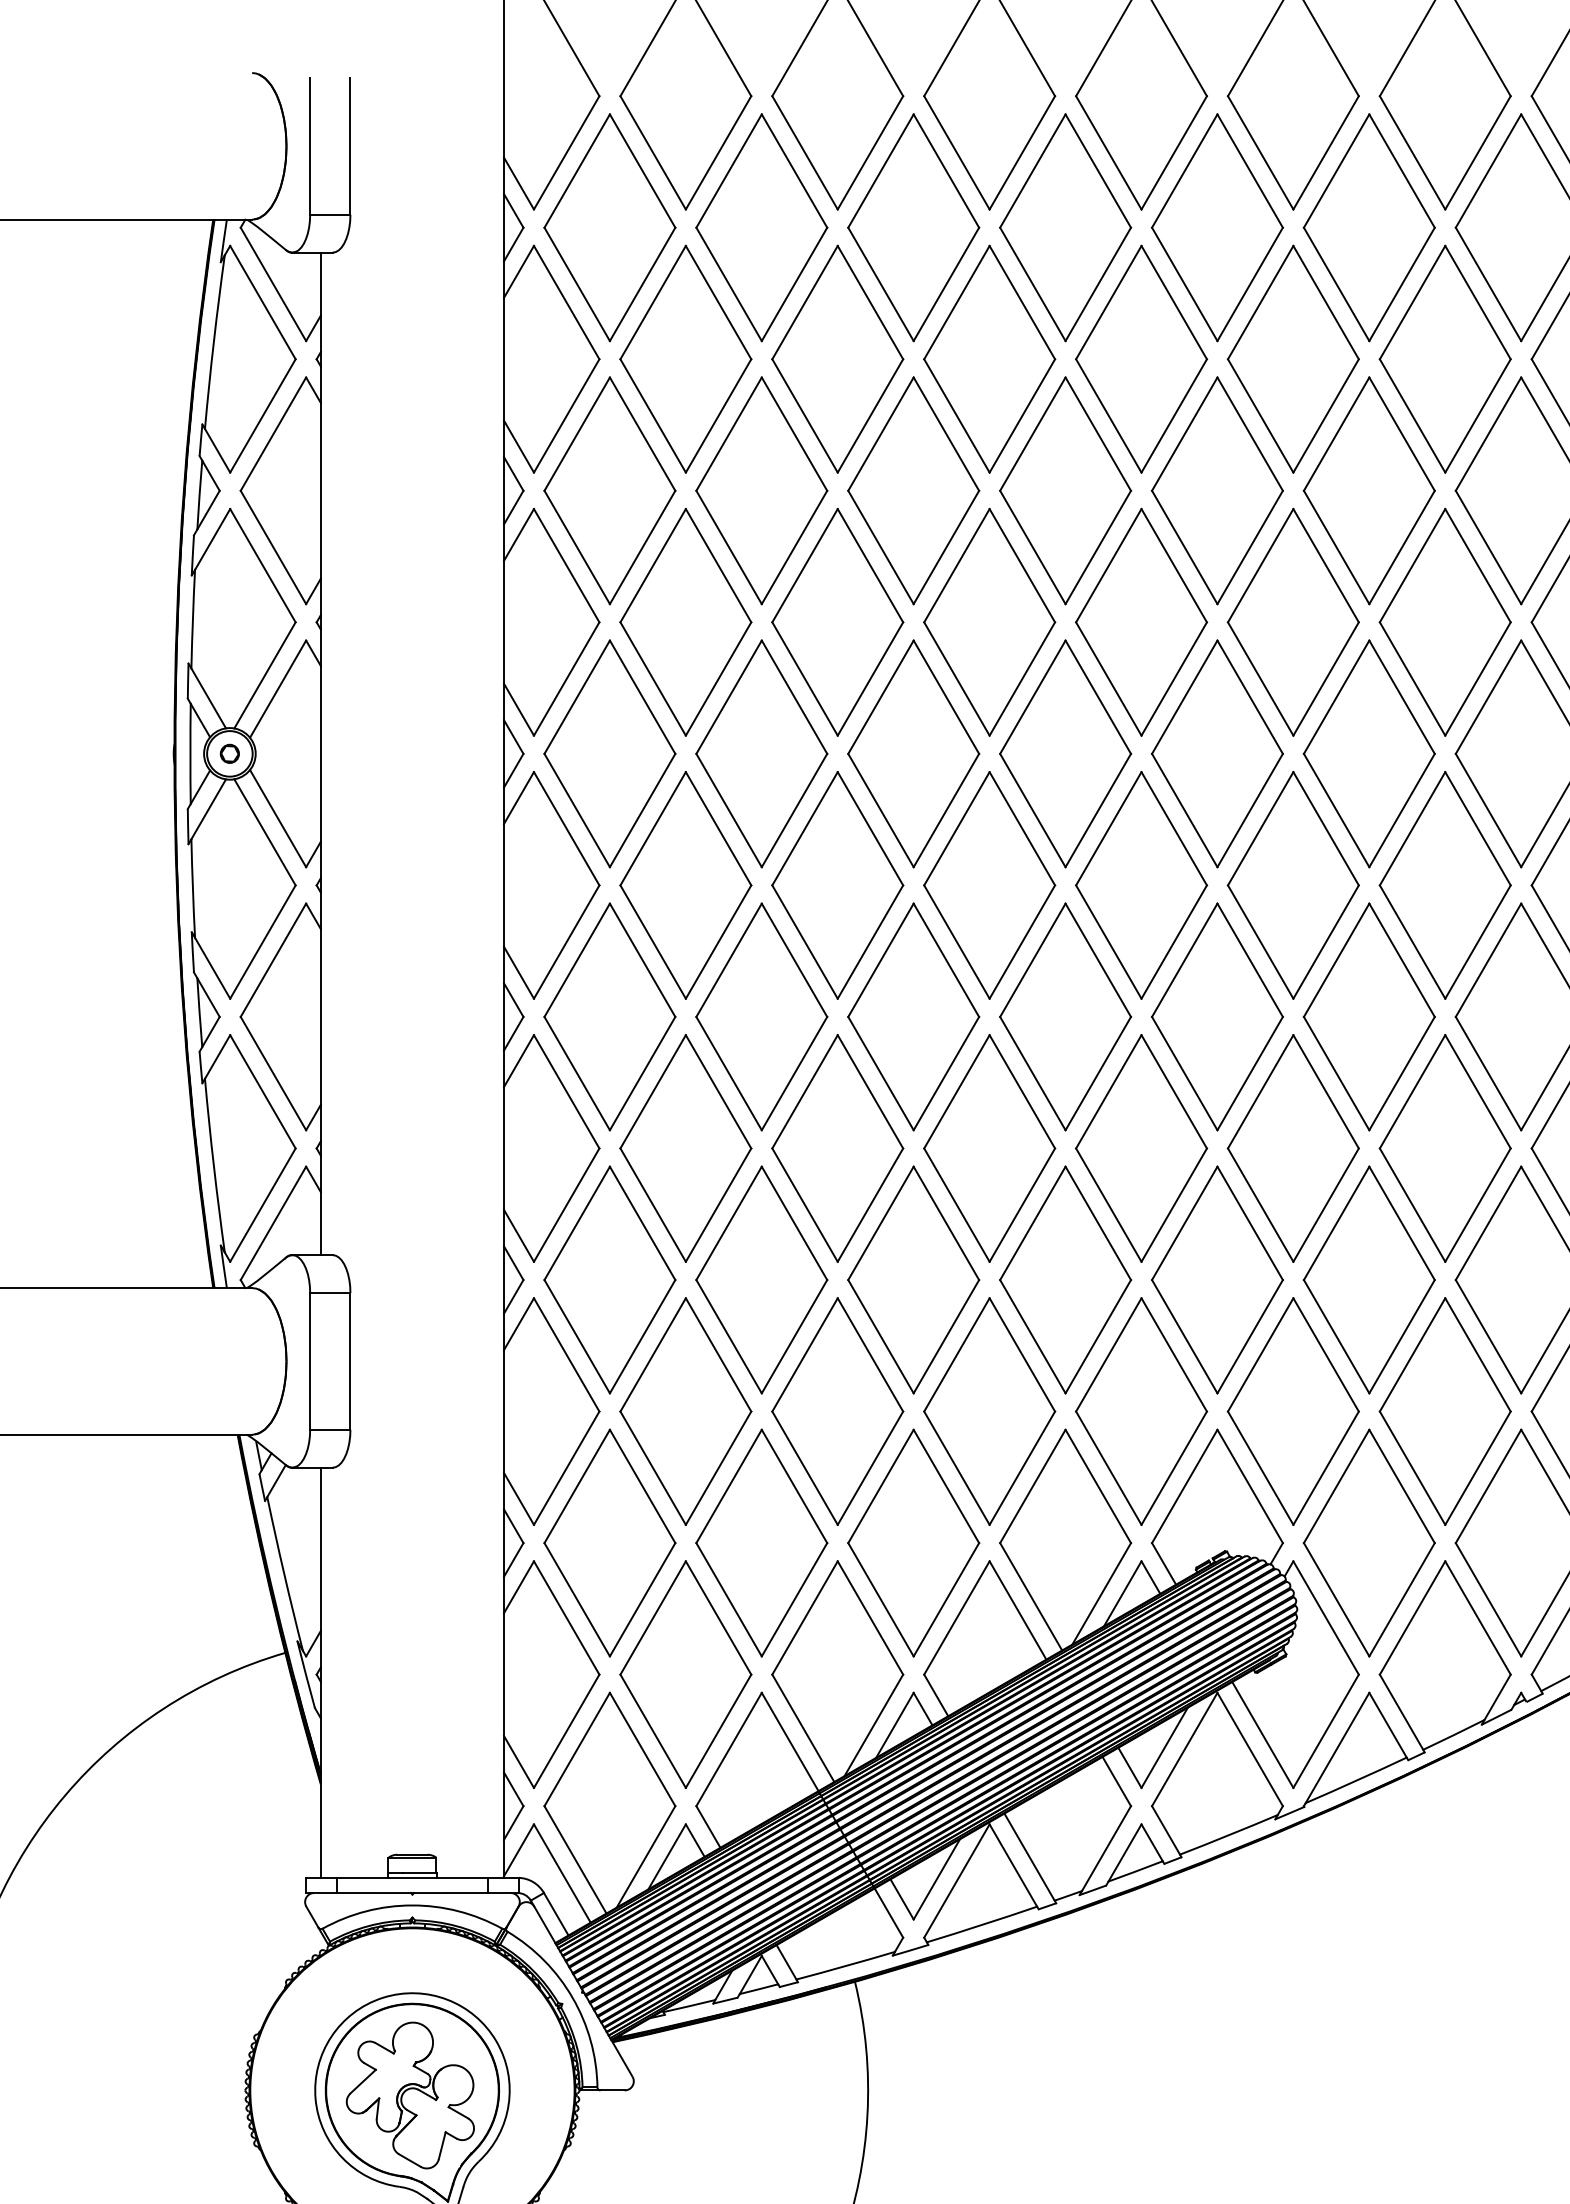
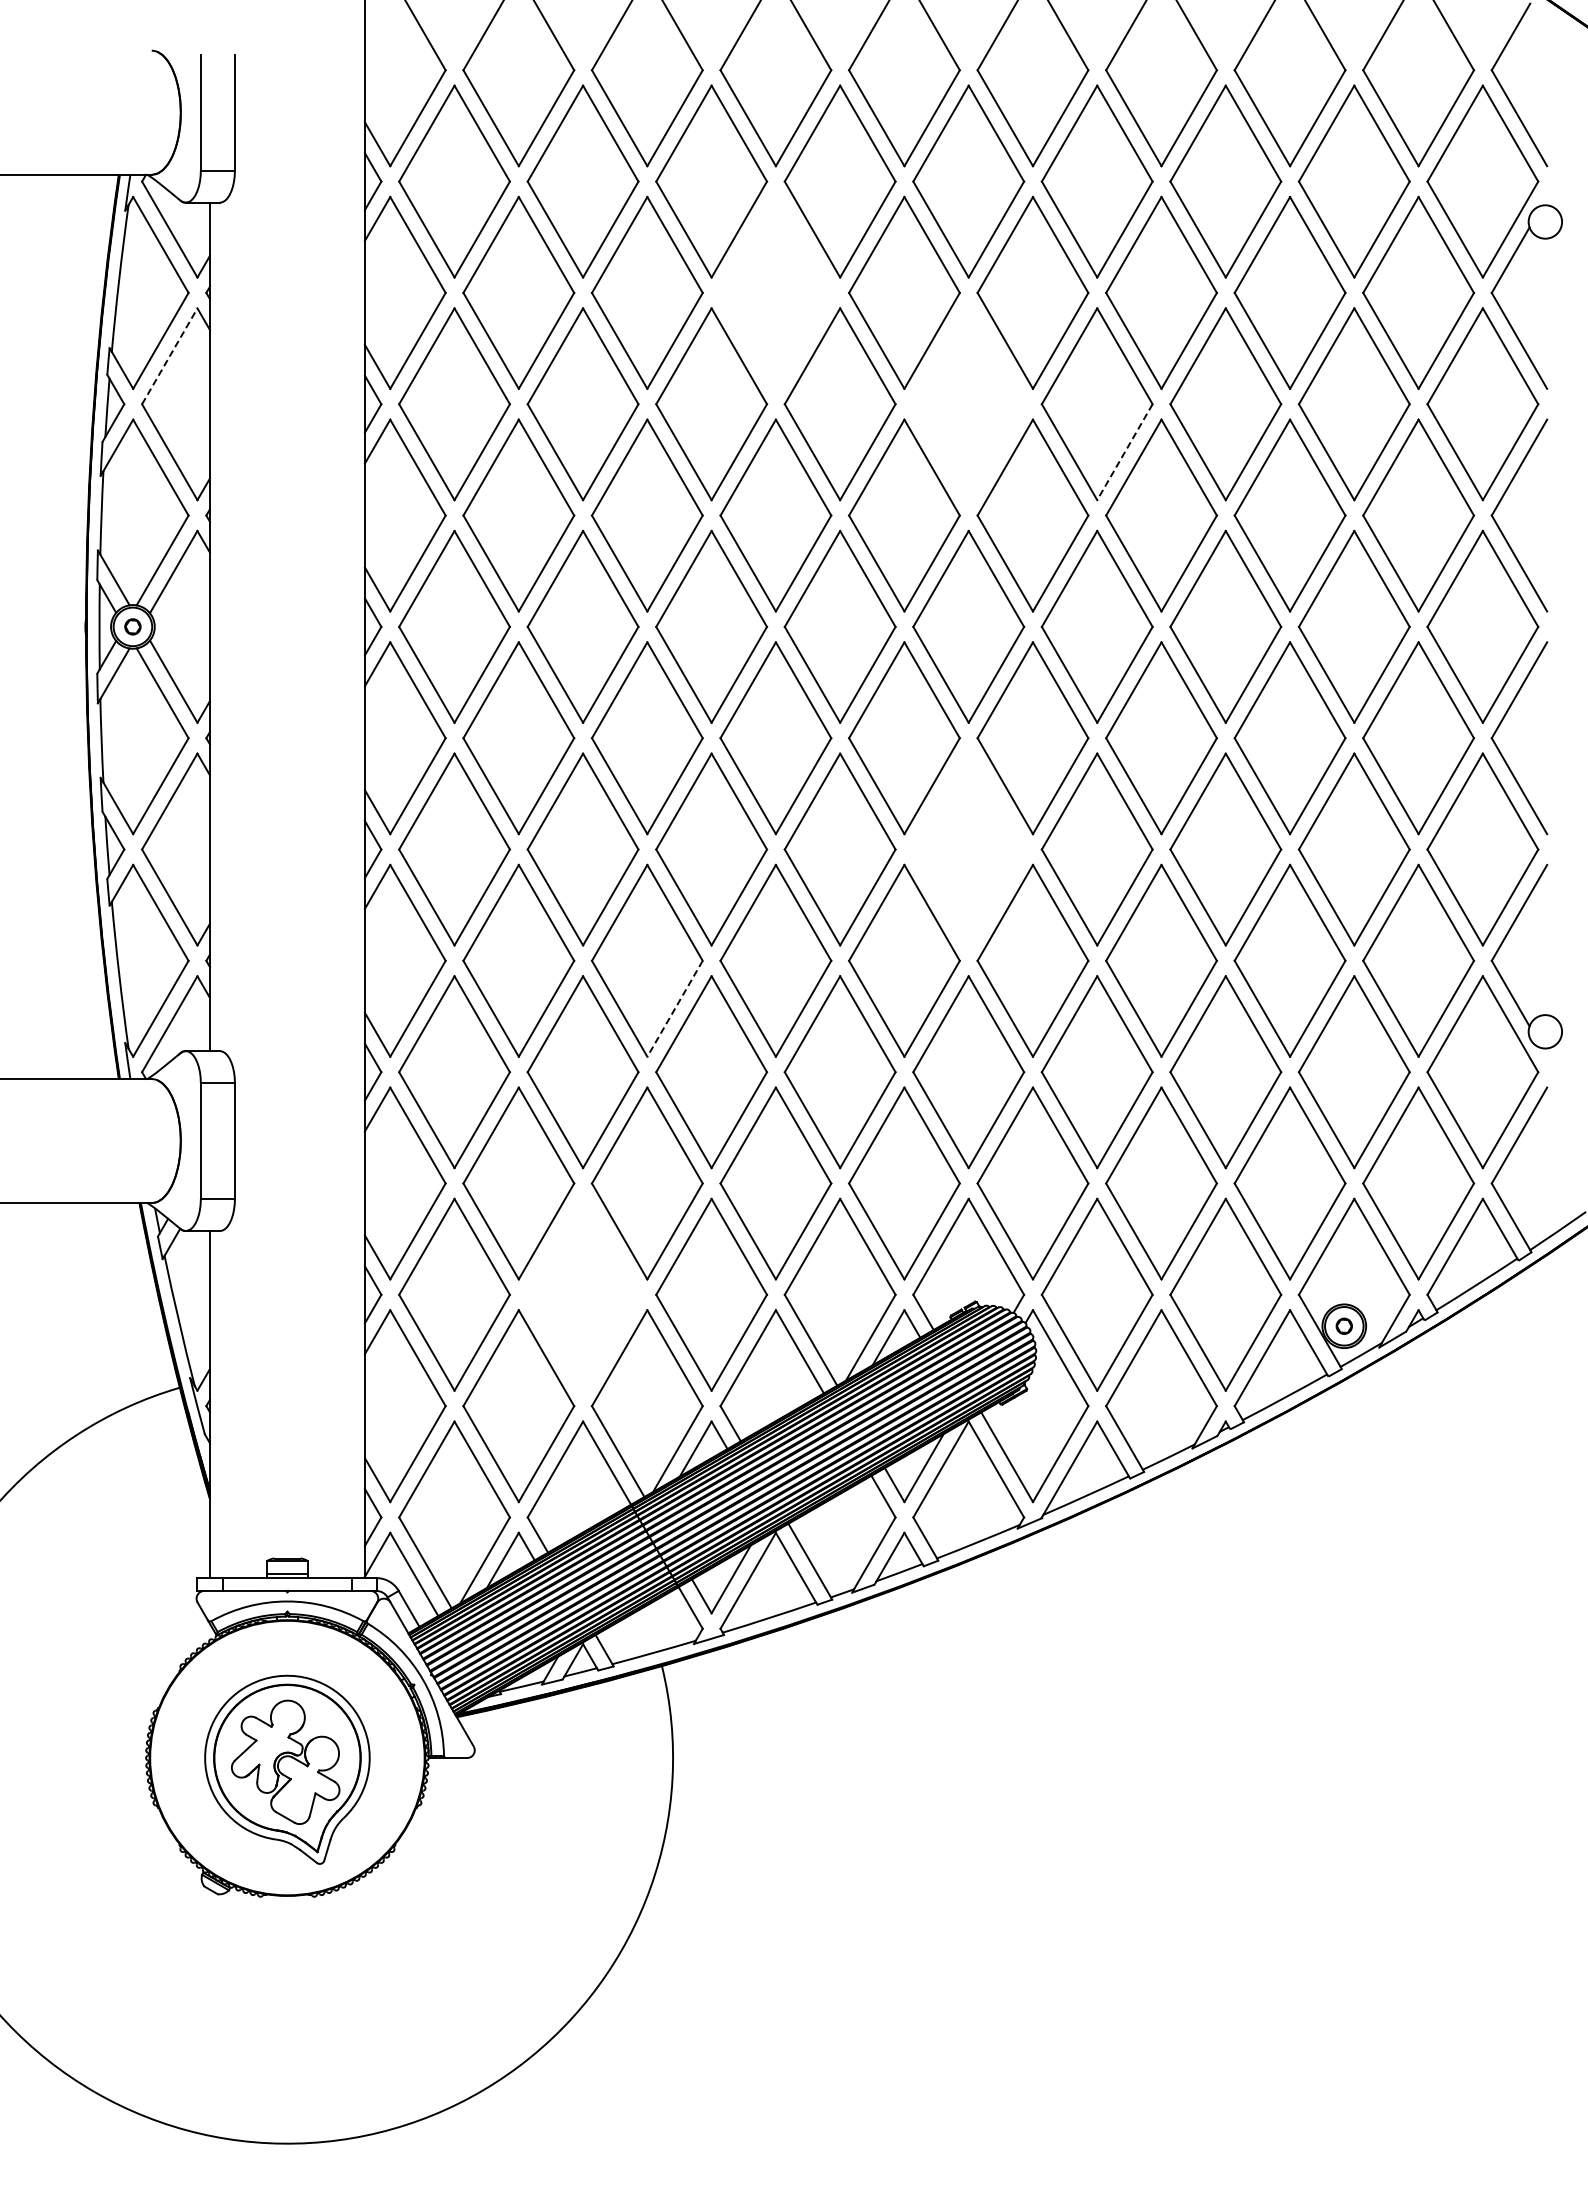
part: (989, 358) -> (775, 292), removed
line: (274, 433) -> (170, 355), solid -> dashed
part: (1217, 491) -> (968, 404), removed
line: (1401, 547) -> (1124, 452), solid -> dashed
part: (1217, 1016) -> (968, 849), removed
line: (869, 1205) -> (674, 1009), solid -> dashed
part: (761, 1542) -> (582, 1294), removed

